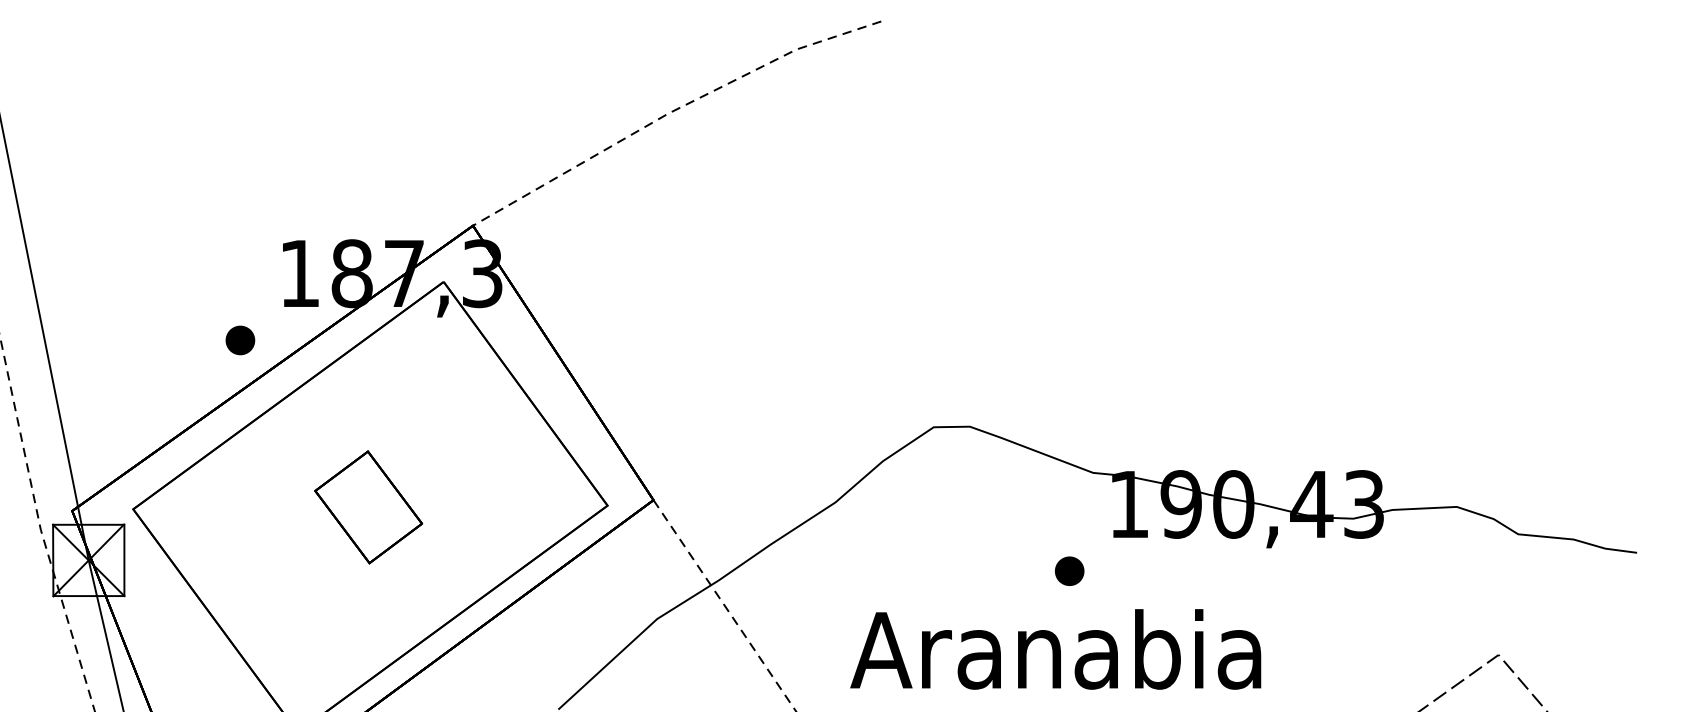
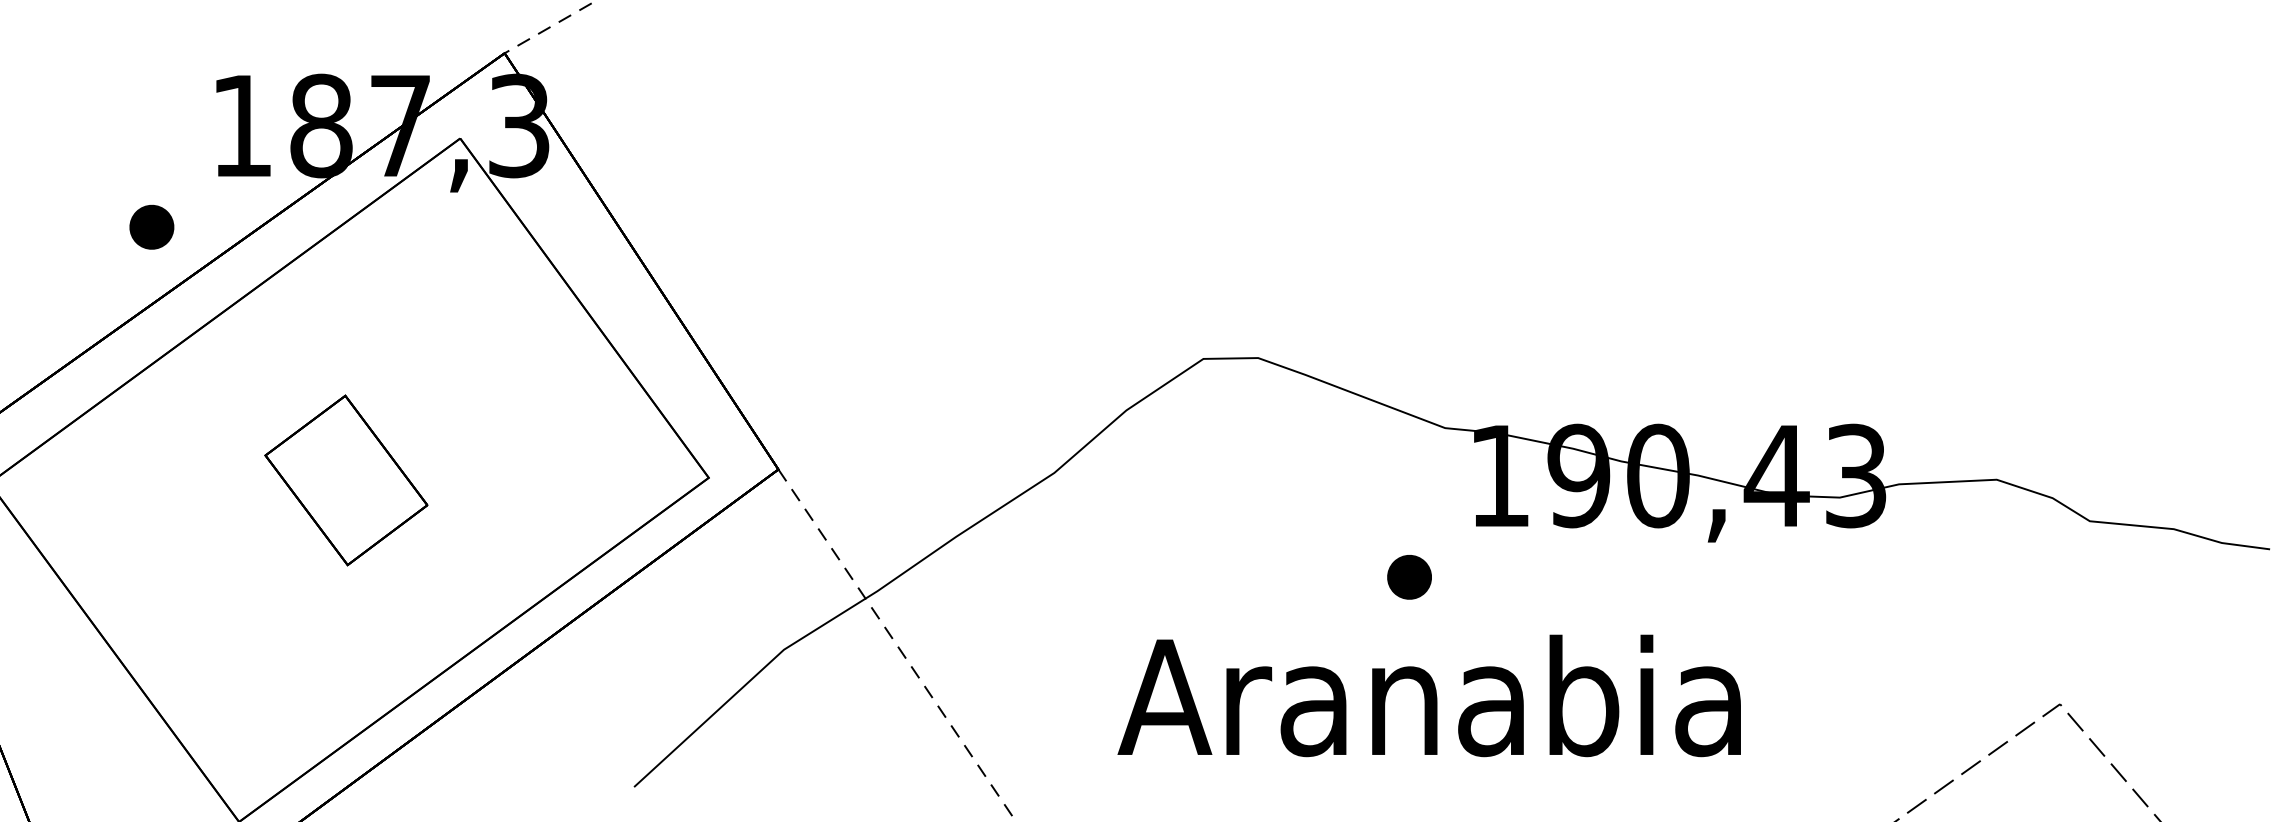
text: (1055, 649) -> (1429, 695), moved

